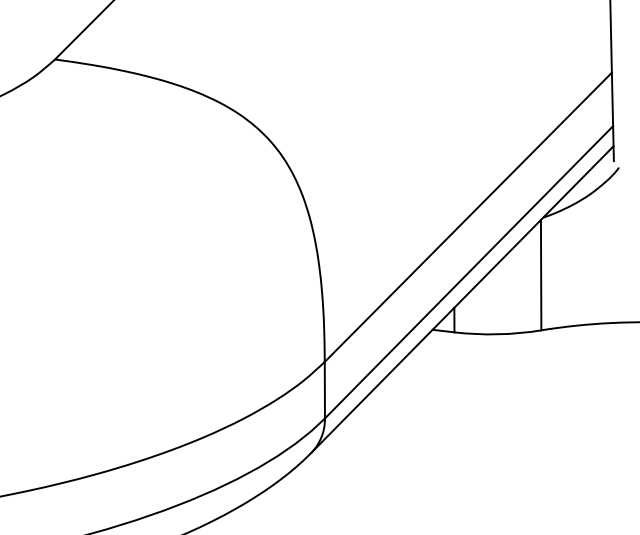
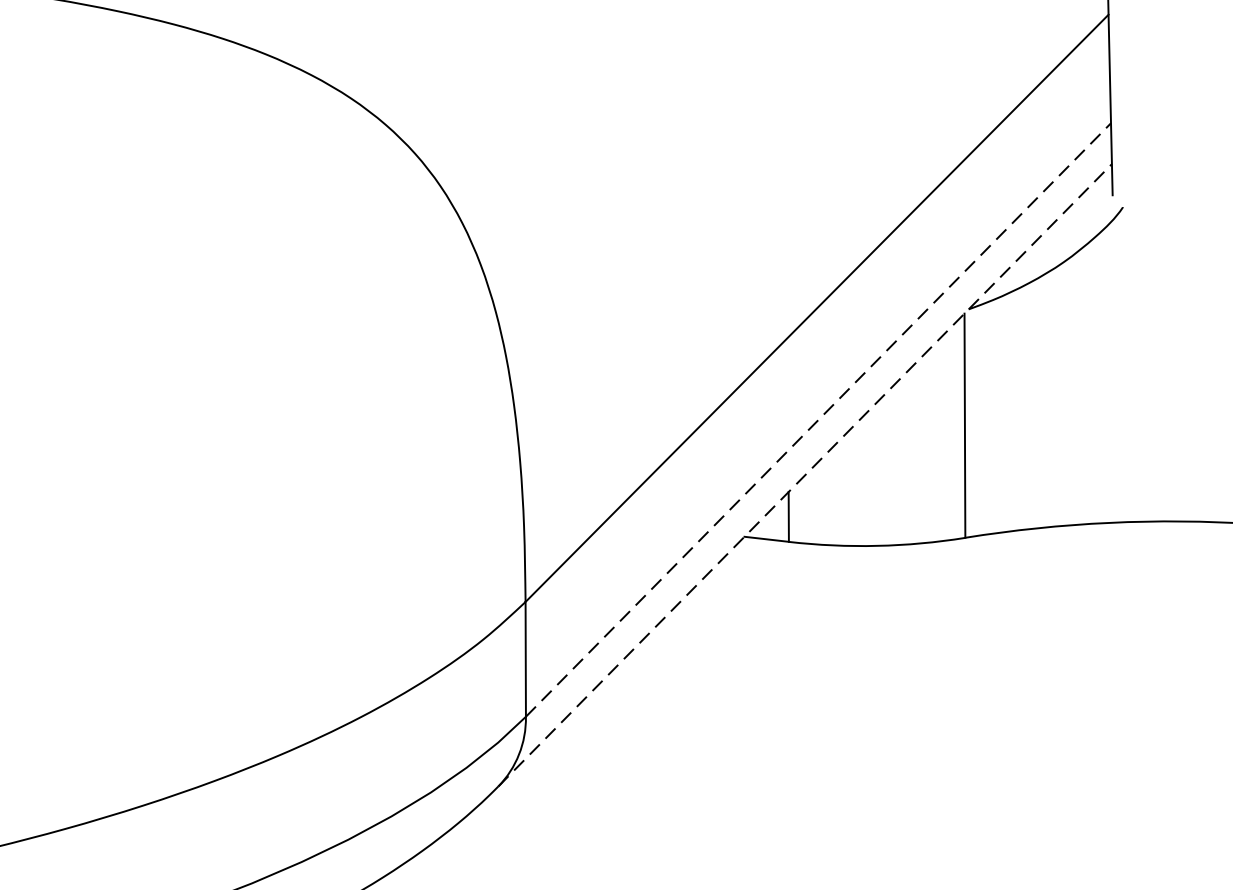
line: (469, 271) -> (819, 418), solid -> dashed
line: (462, 299) -> (805, 475), solid -> dashed

